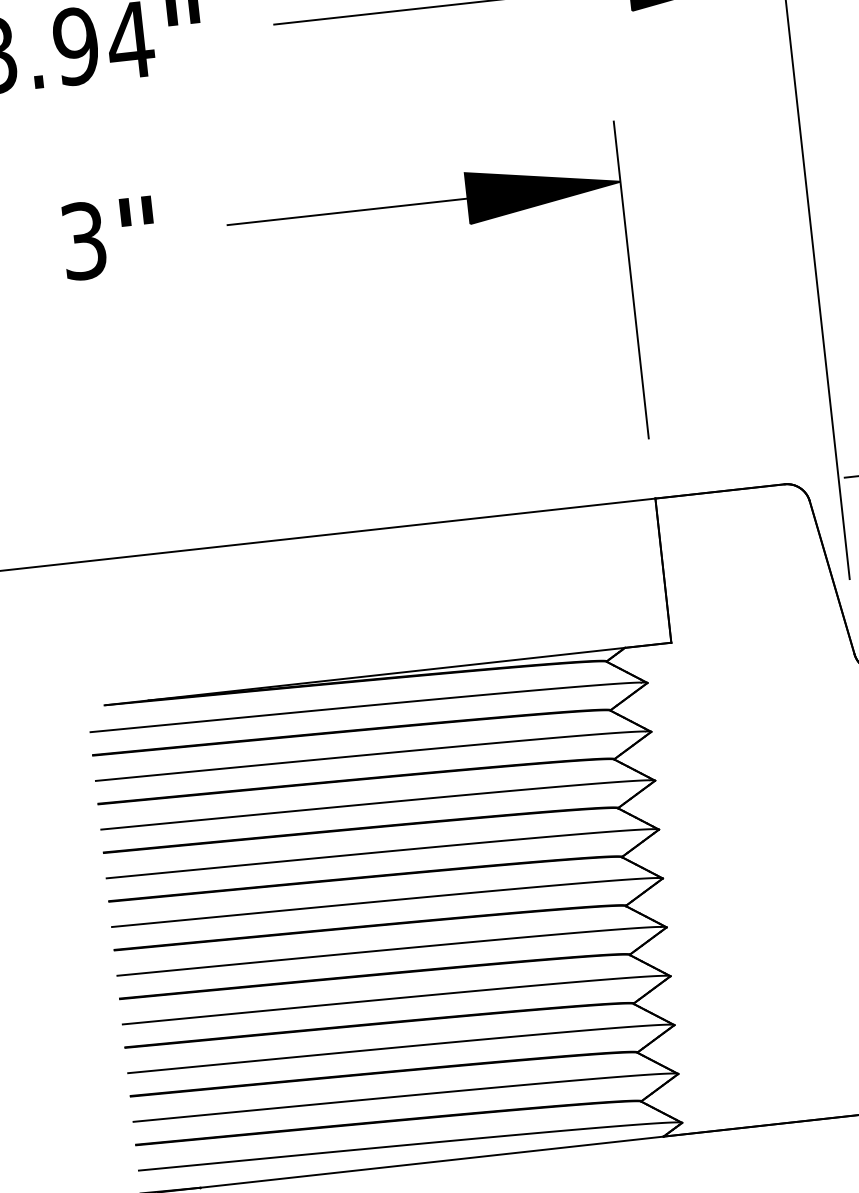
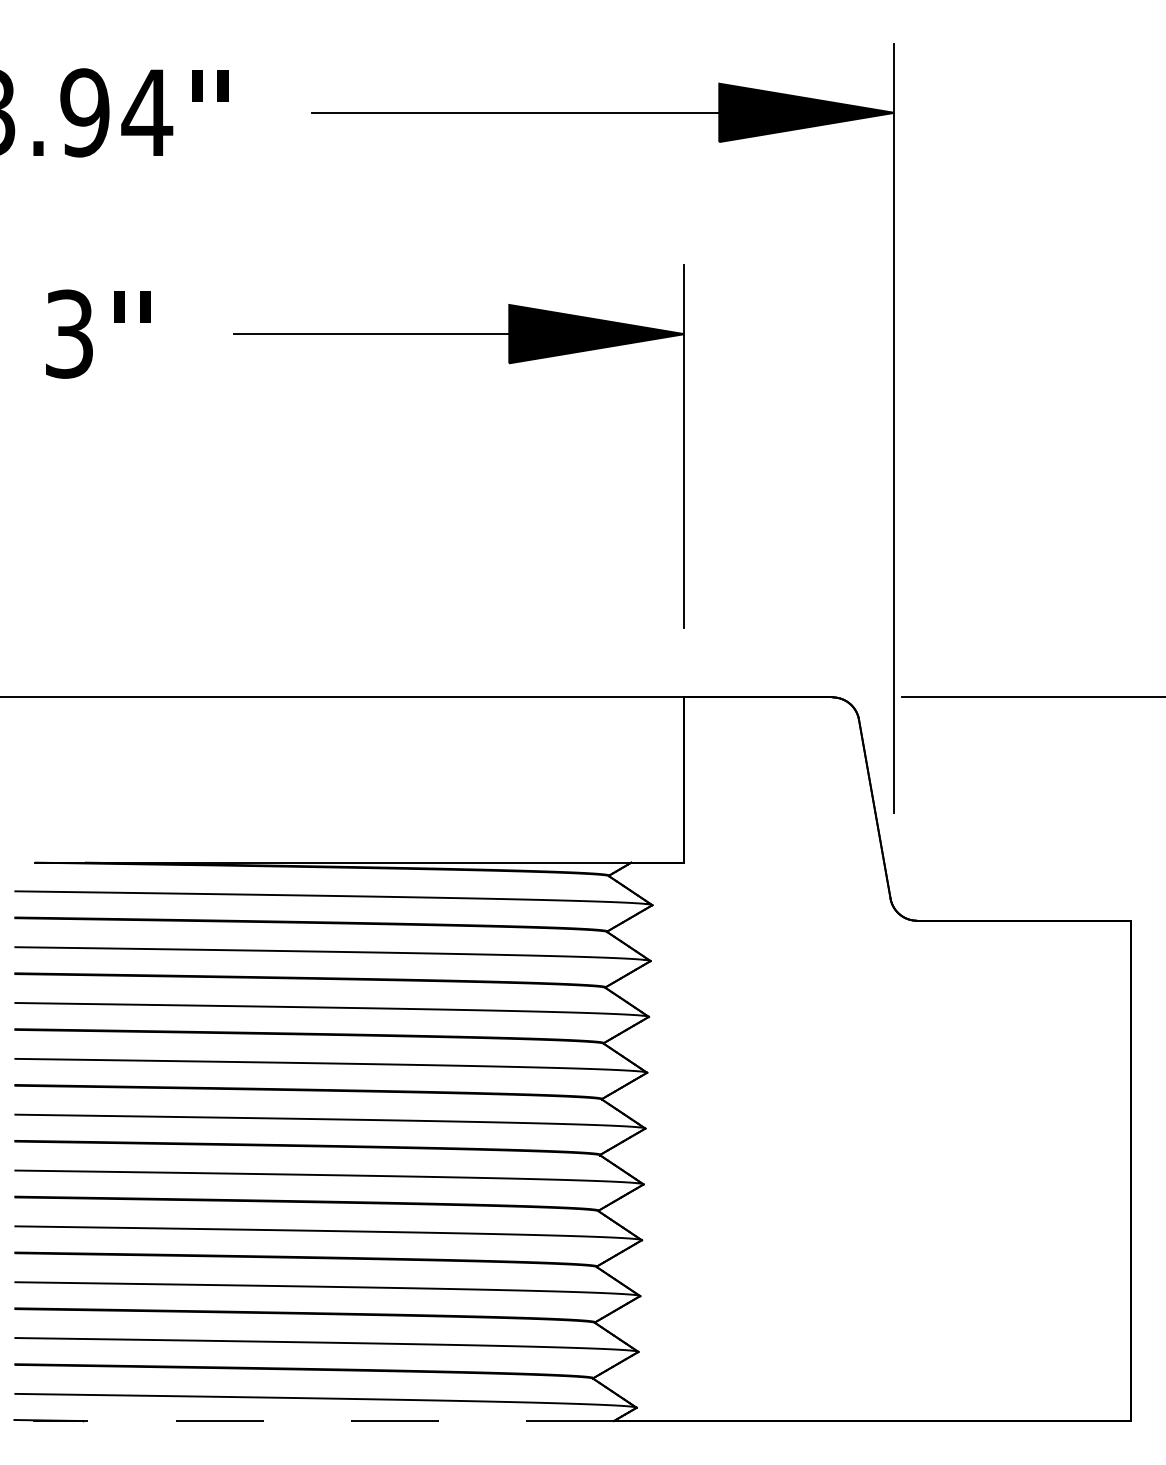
line: (432, 1162) -> (348, 1421), solid -> dashed

